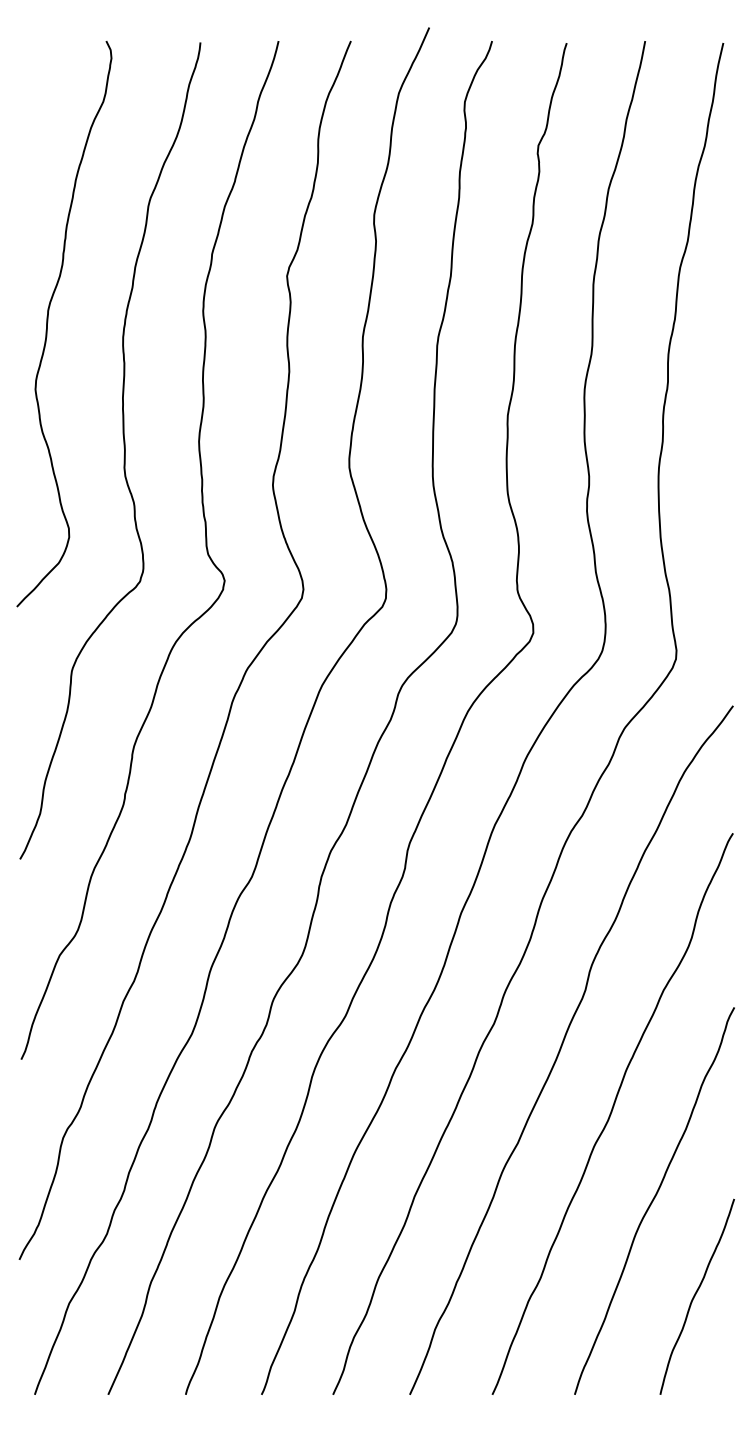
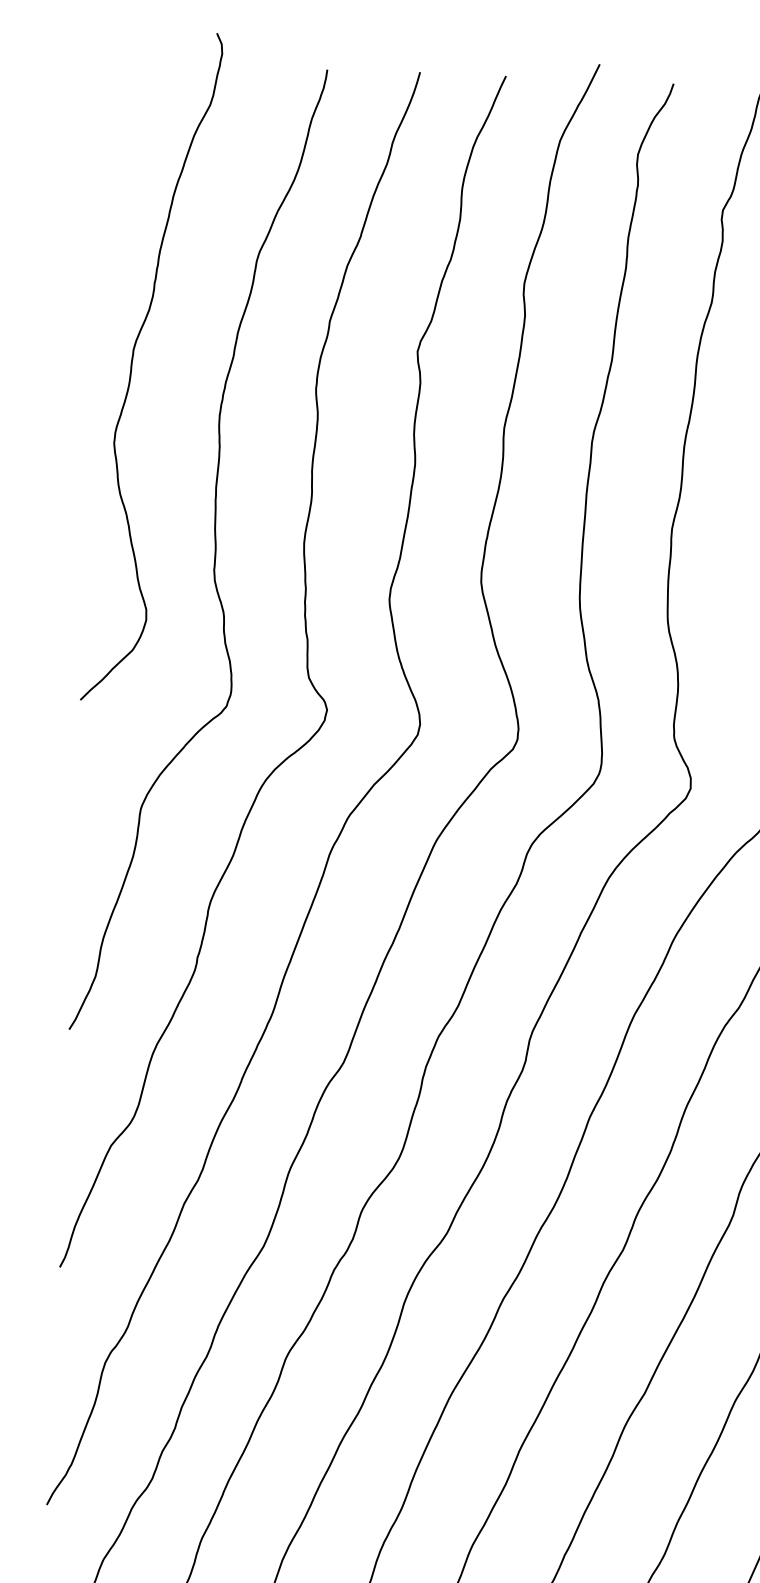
curve: (48, 322) -> (133, 364), moved

